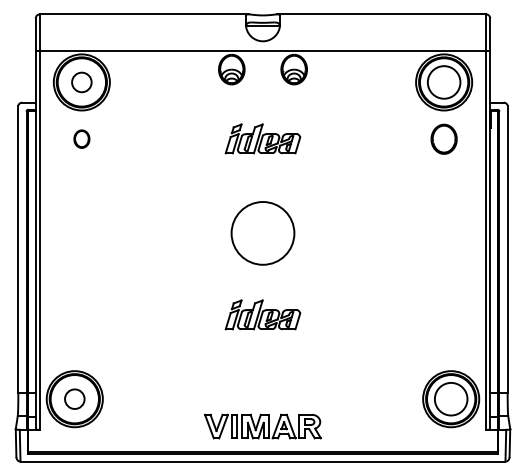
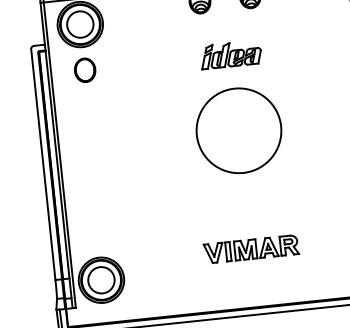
circle: (81, 82) -> (80, 24), size x1.67
part: (81, 138) -> (84, 69), size x1.67
circle: (262, 233) -> (238, 130), size x1.67
part: (262, 314) -> (245, 196), removed
circle: (74, 398) -> (101, 279), size x1.67
part: (262, 426) -> (251, 249), moved

